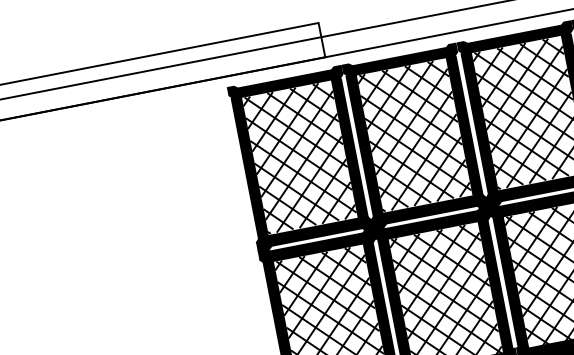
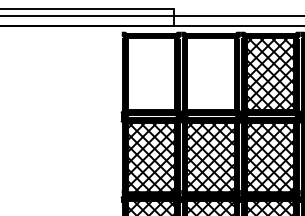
hatch: (413, 134) -> (210, 73), removed
hatch: (299, 156) -> (151, 73), removed

